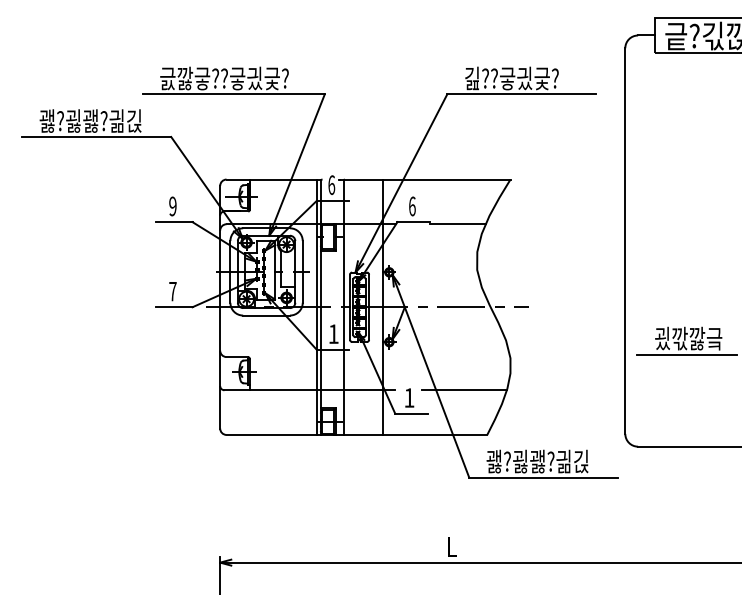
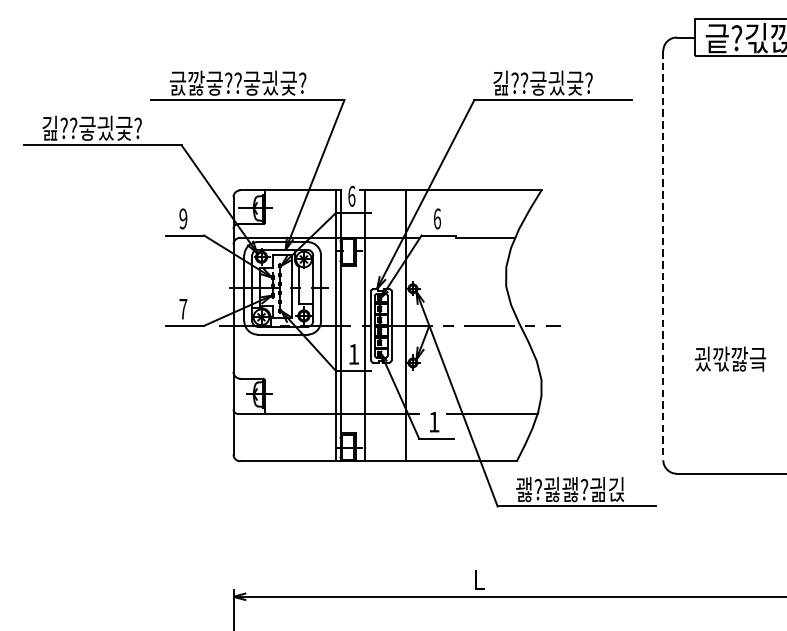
text: (90, 120) -> (95, 127), 괧?굃괧?긞긵 -> 긾??긓긨긏?
line: (625, 241) -> (663, 256), solid -> dashed
line: (686, 354) -> (728, 375), removed

